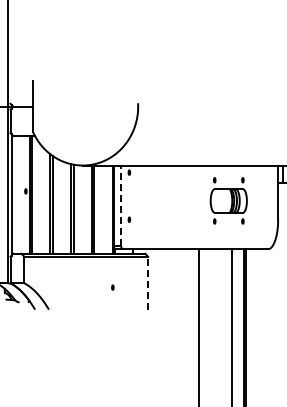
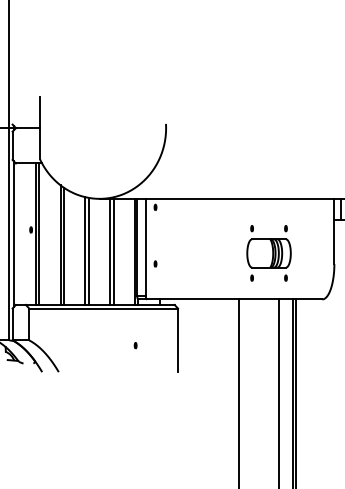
part: (228, 200) -> (268, 252), moved
line: (121, 205) -> (146, 246), dashed -> solid
line: (148, 282) -> (178, 339), dashed -> solid

